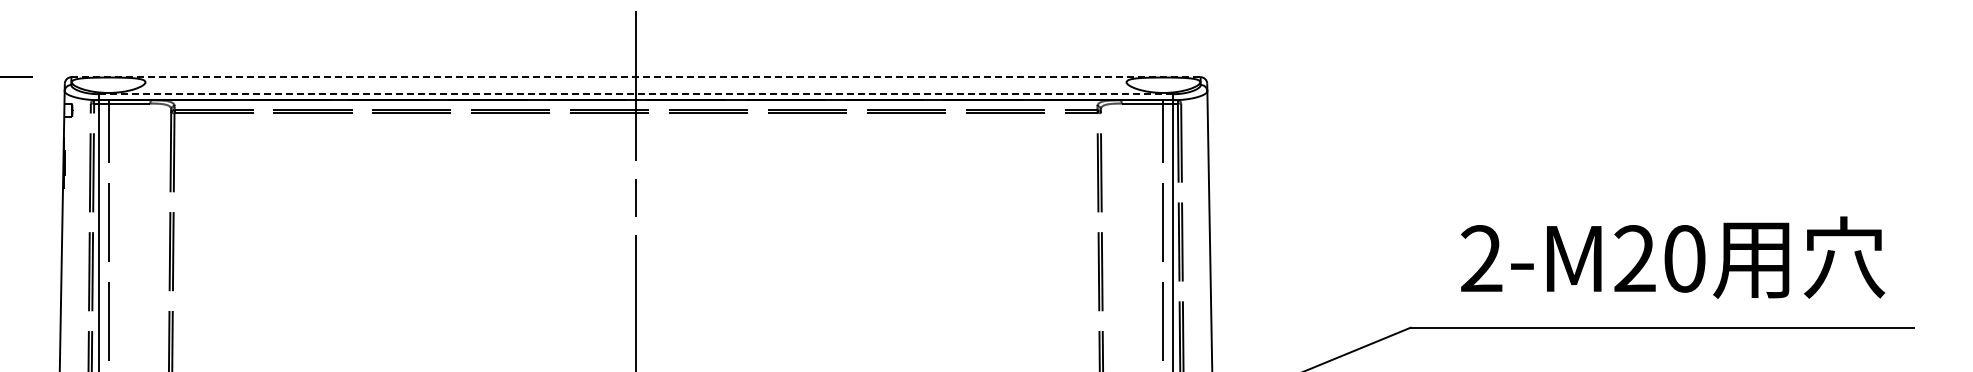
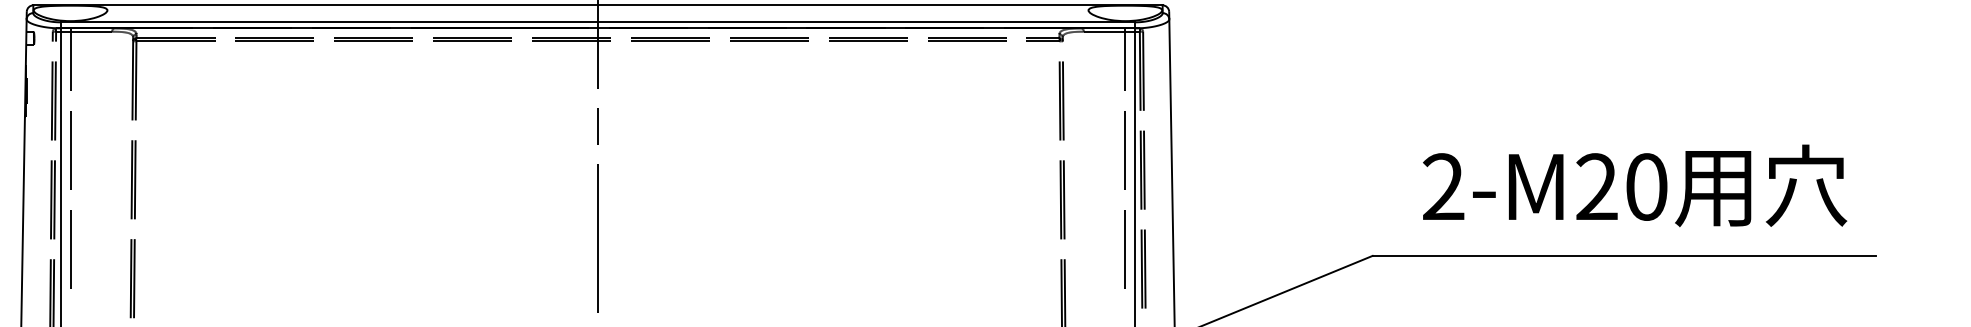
line: (636, 77) -> (598, 5), dashed -> solid
line: (635, 94) -> (597, 22), dashed -> solid

